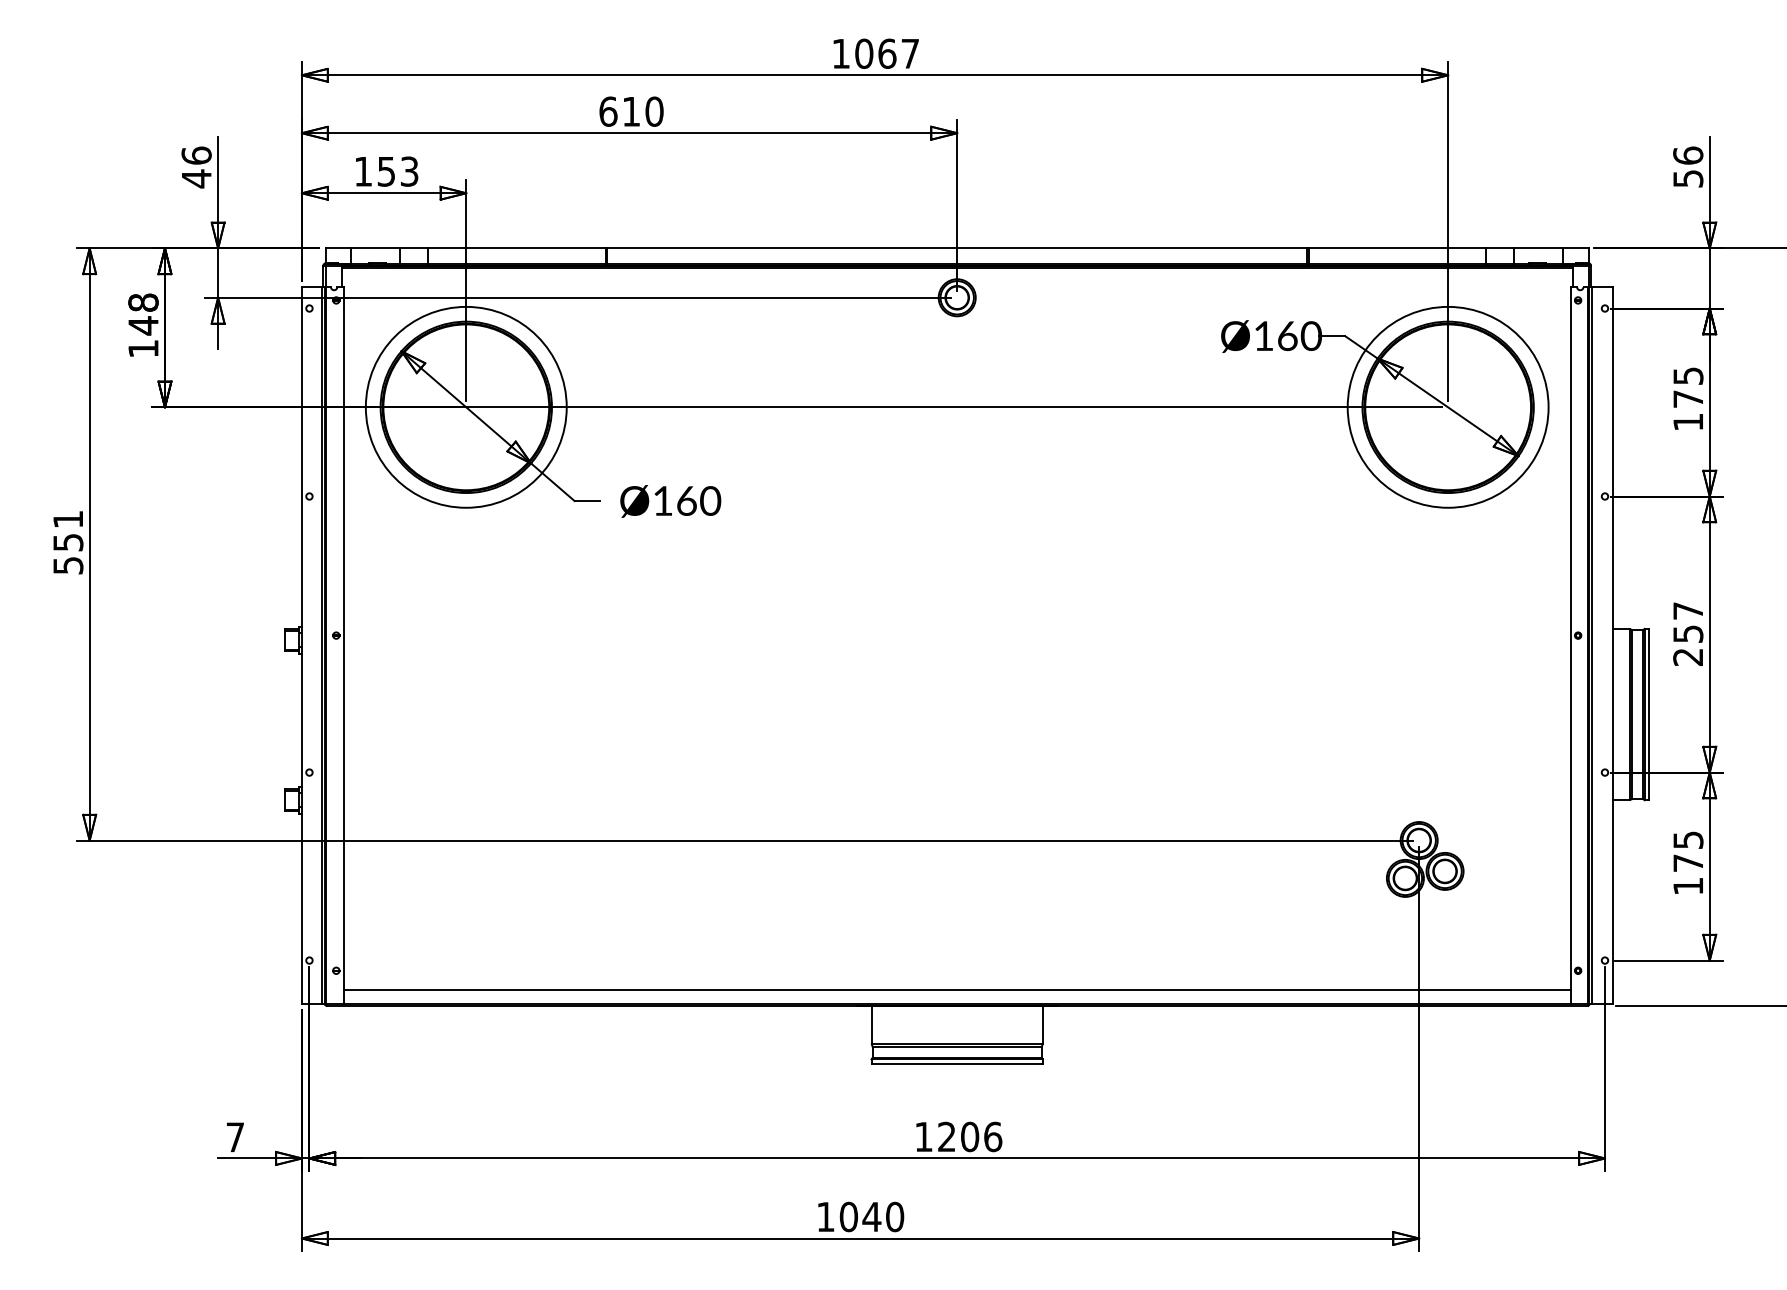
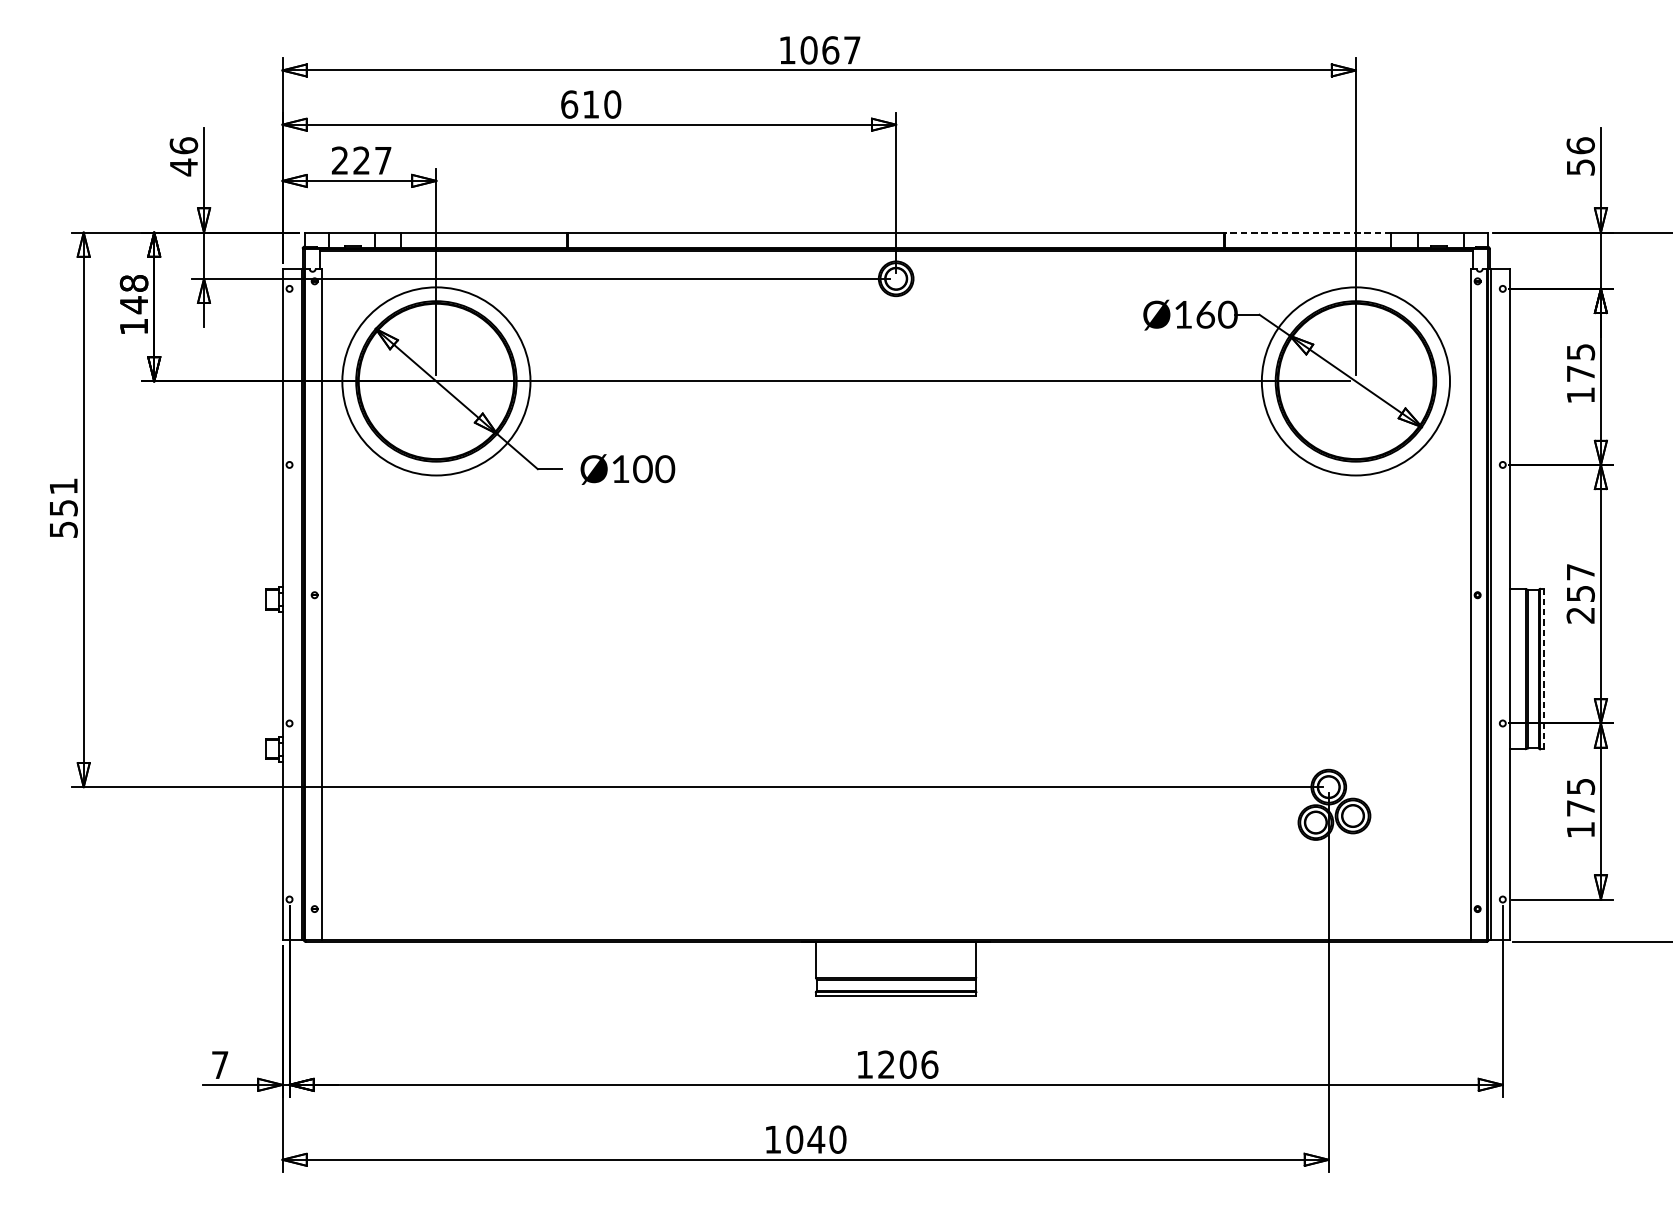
text: (386, 171) -> (361, 160), 153 -> 227
line: (1396, 248) -> (1307, 232), solid -> dashed
text: (686, 500) -> (642, 468), Ø160 -> Ø100
line: (1649, 714) -> (1544, 669), solid -> dashed
line: (956, 989) -> (895, 926), removed

